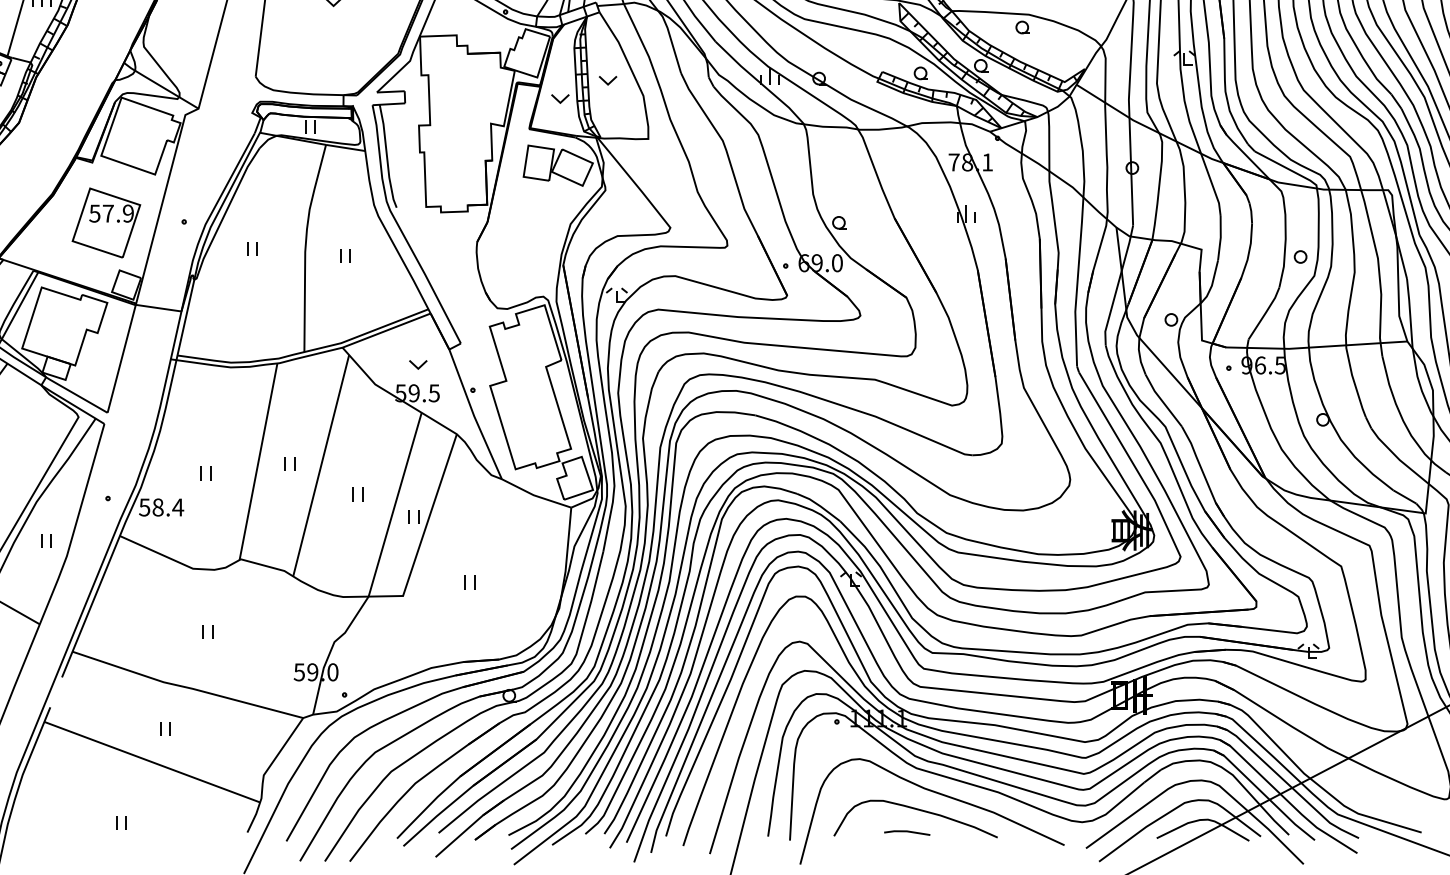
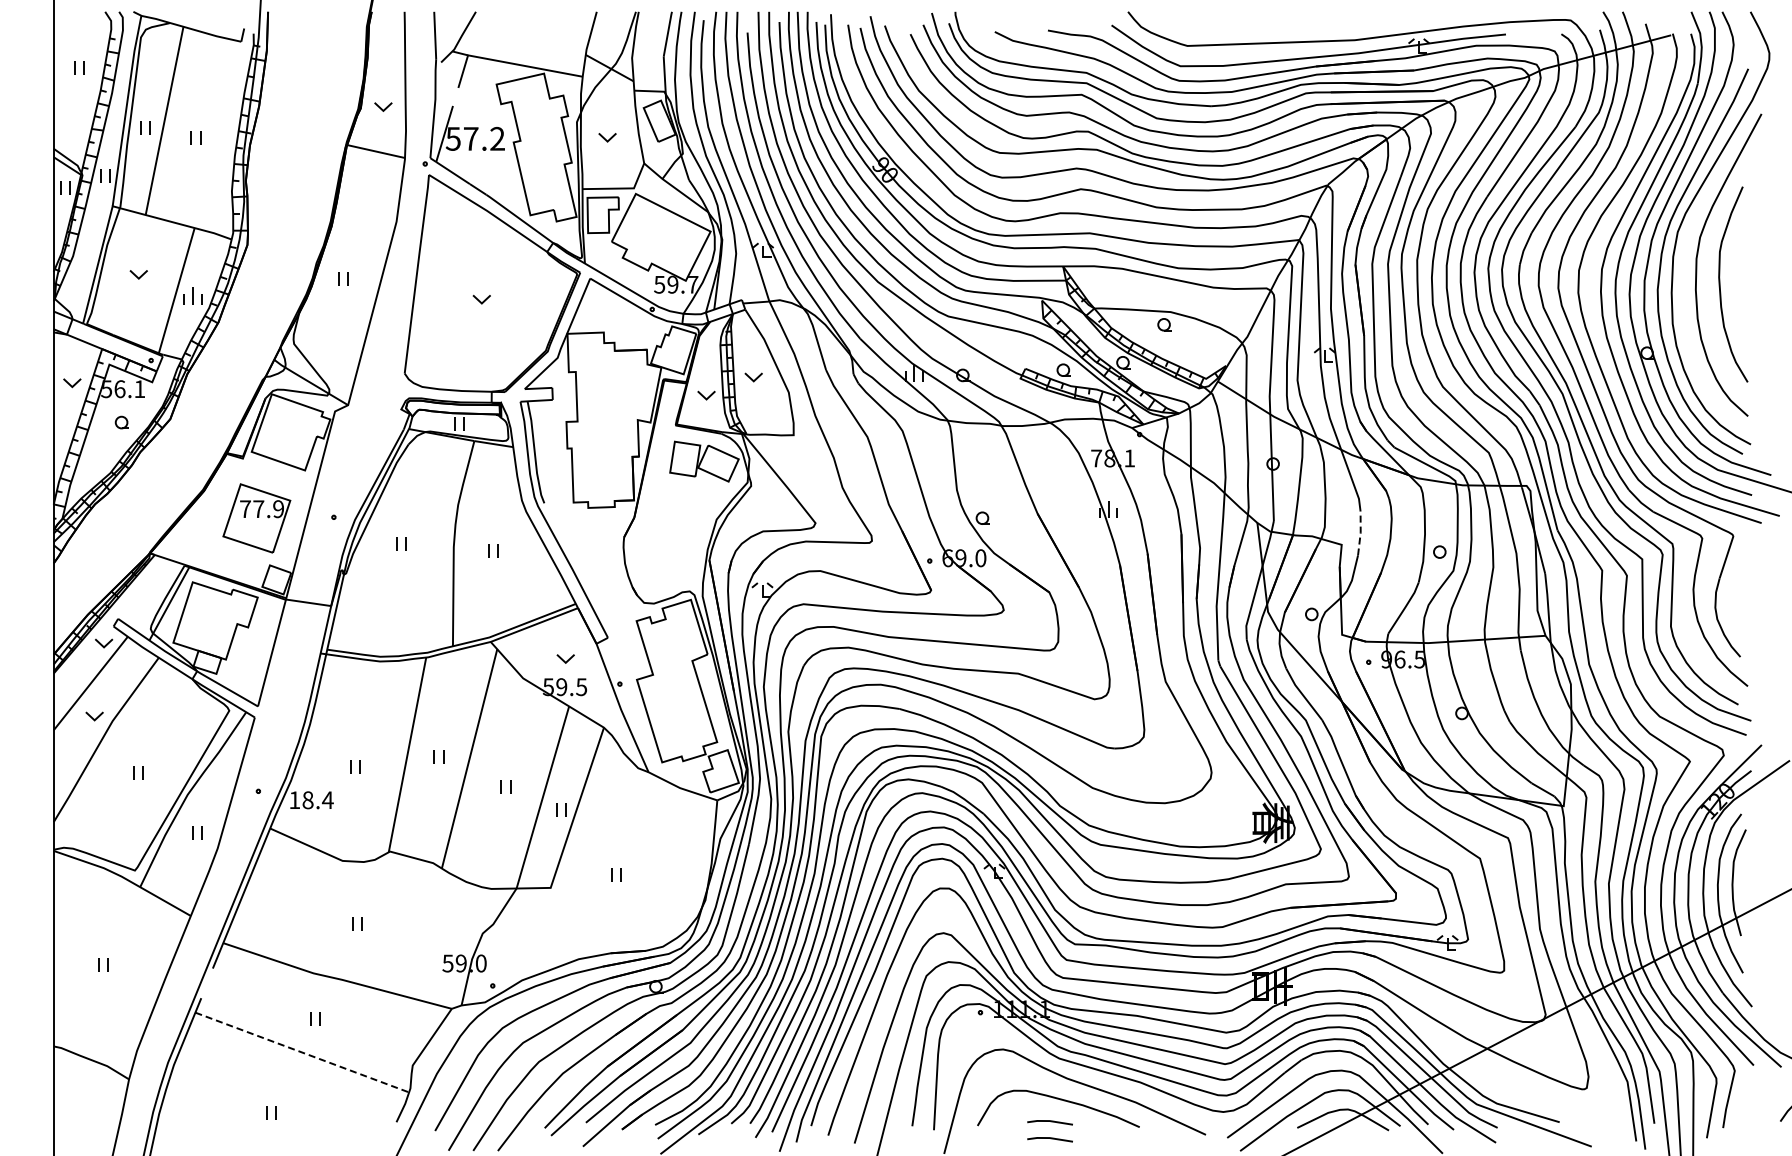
text: (93, 213) -> (244, 509), 57.9 -> 77.9
line: (1220, 237) -> (1360, 532), solid -> dashed
text: (144, 507) -> (294, 800), 58.4 -> 18.4
line: (152, 762) -> (302, 1052), solid -> dashed
line: (906, 848) -> (1049, 1138), added

